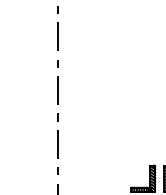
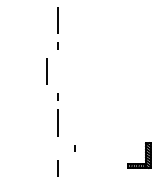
line: (57, 90) -> (46, 71), moved
curve: (57, 170) -> (74, 147), moved

